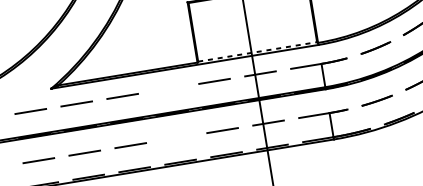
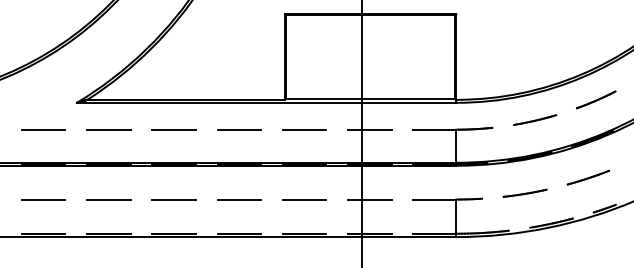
line: (258, 51) -> (371, 98), dashed -> solid
line: (168, 88) -> (239, 129), added
line: (176, 138) -> (239, 199), added

